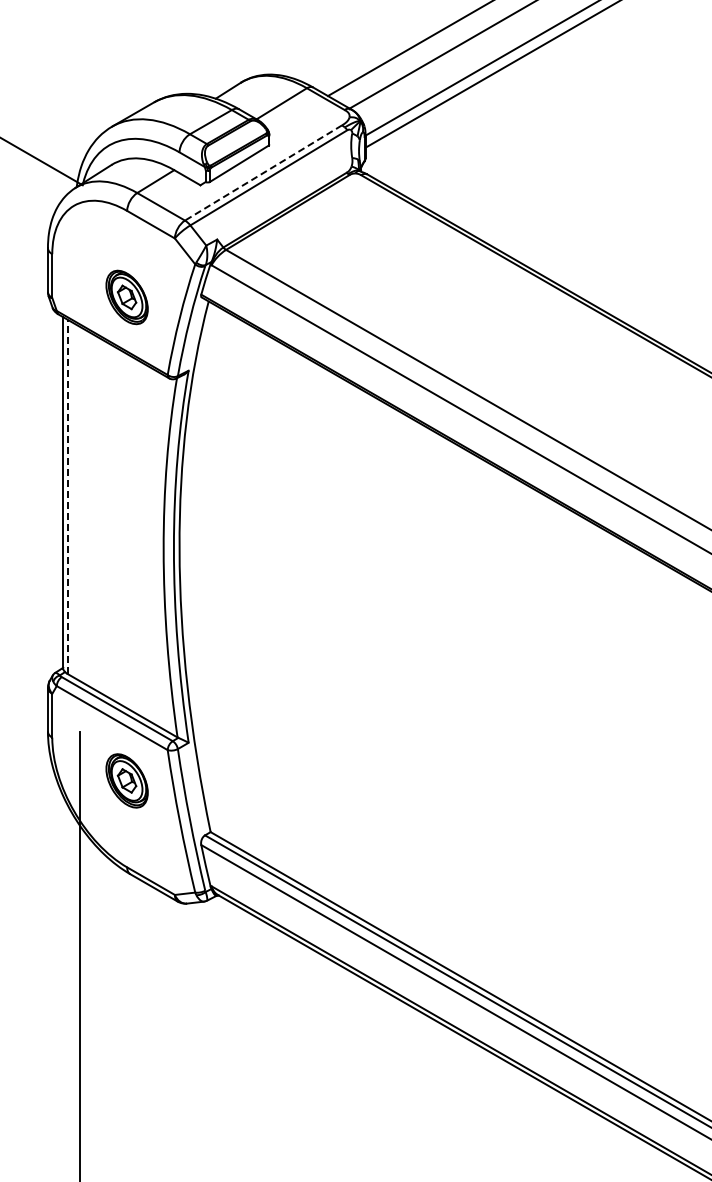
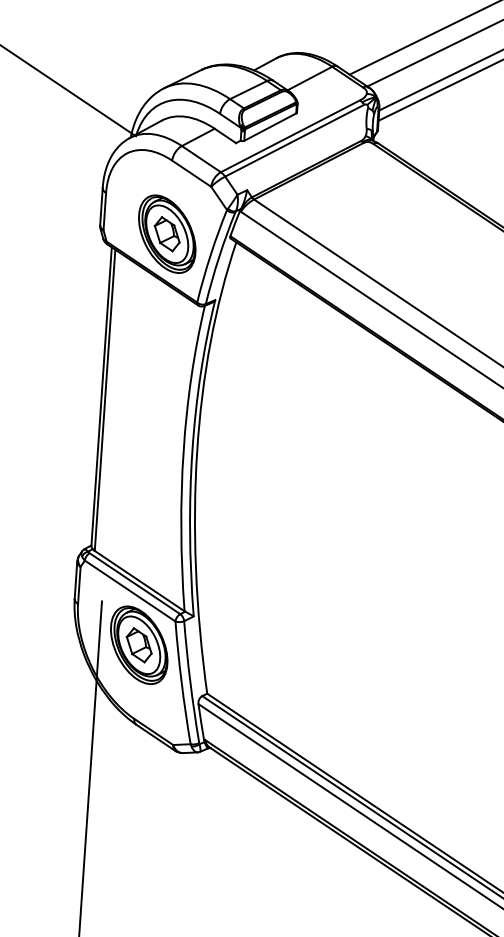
line: (263, 172) -> (290, 135), dashed -> solid
part: (126, 297) -> (166, 234), size x1.67
line: (67, 496) -> (104, 400), dashed -> solid
part: (126, 780) -> (138, 644), size x1.67

